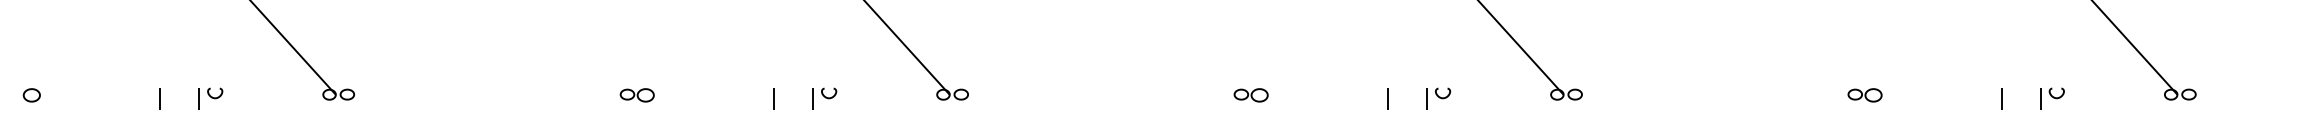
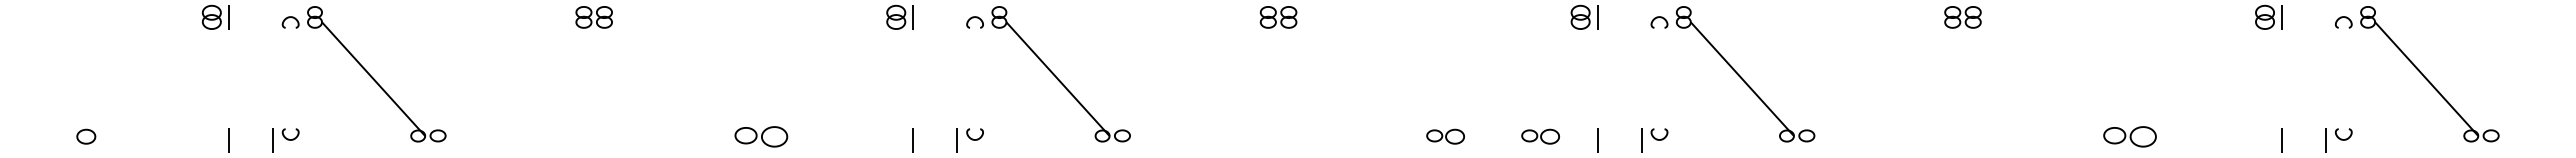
part: (636, 95) -> (760, 136), size x1.4
part: (1336, 95) -> (1540, 136), added
part: (1864, 95) -> (2129, 136), size x1.4

